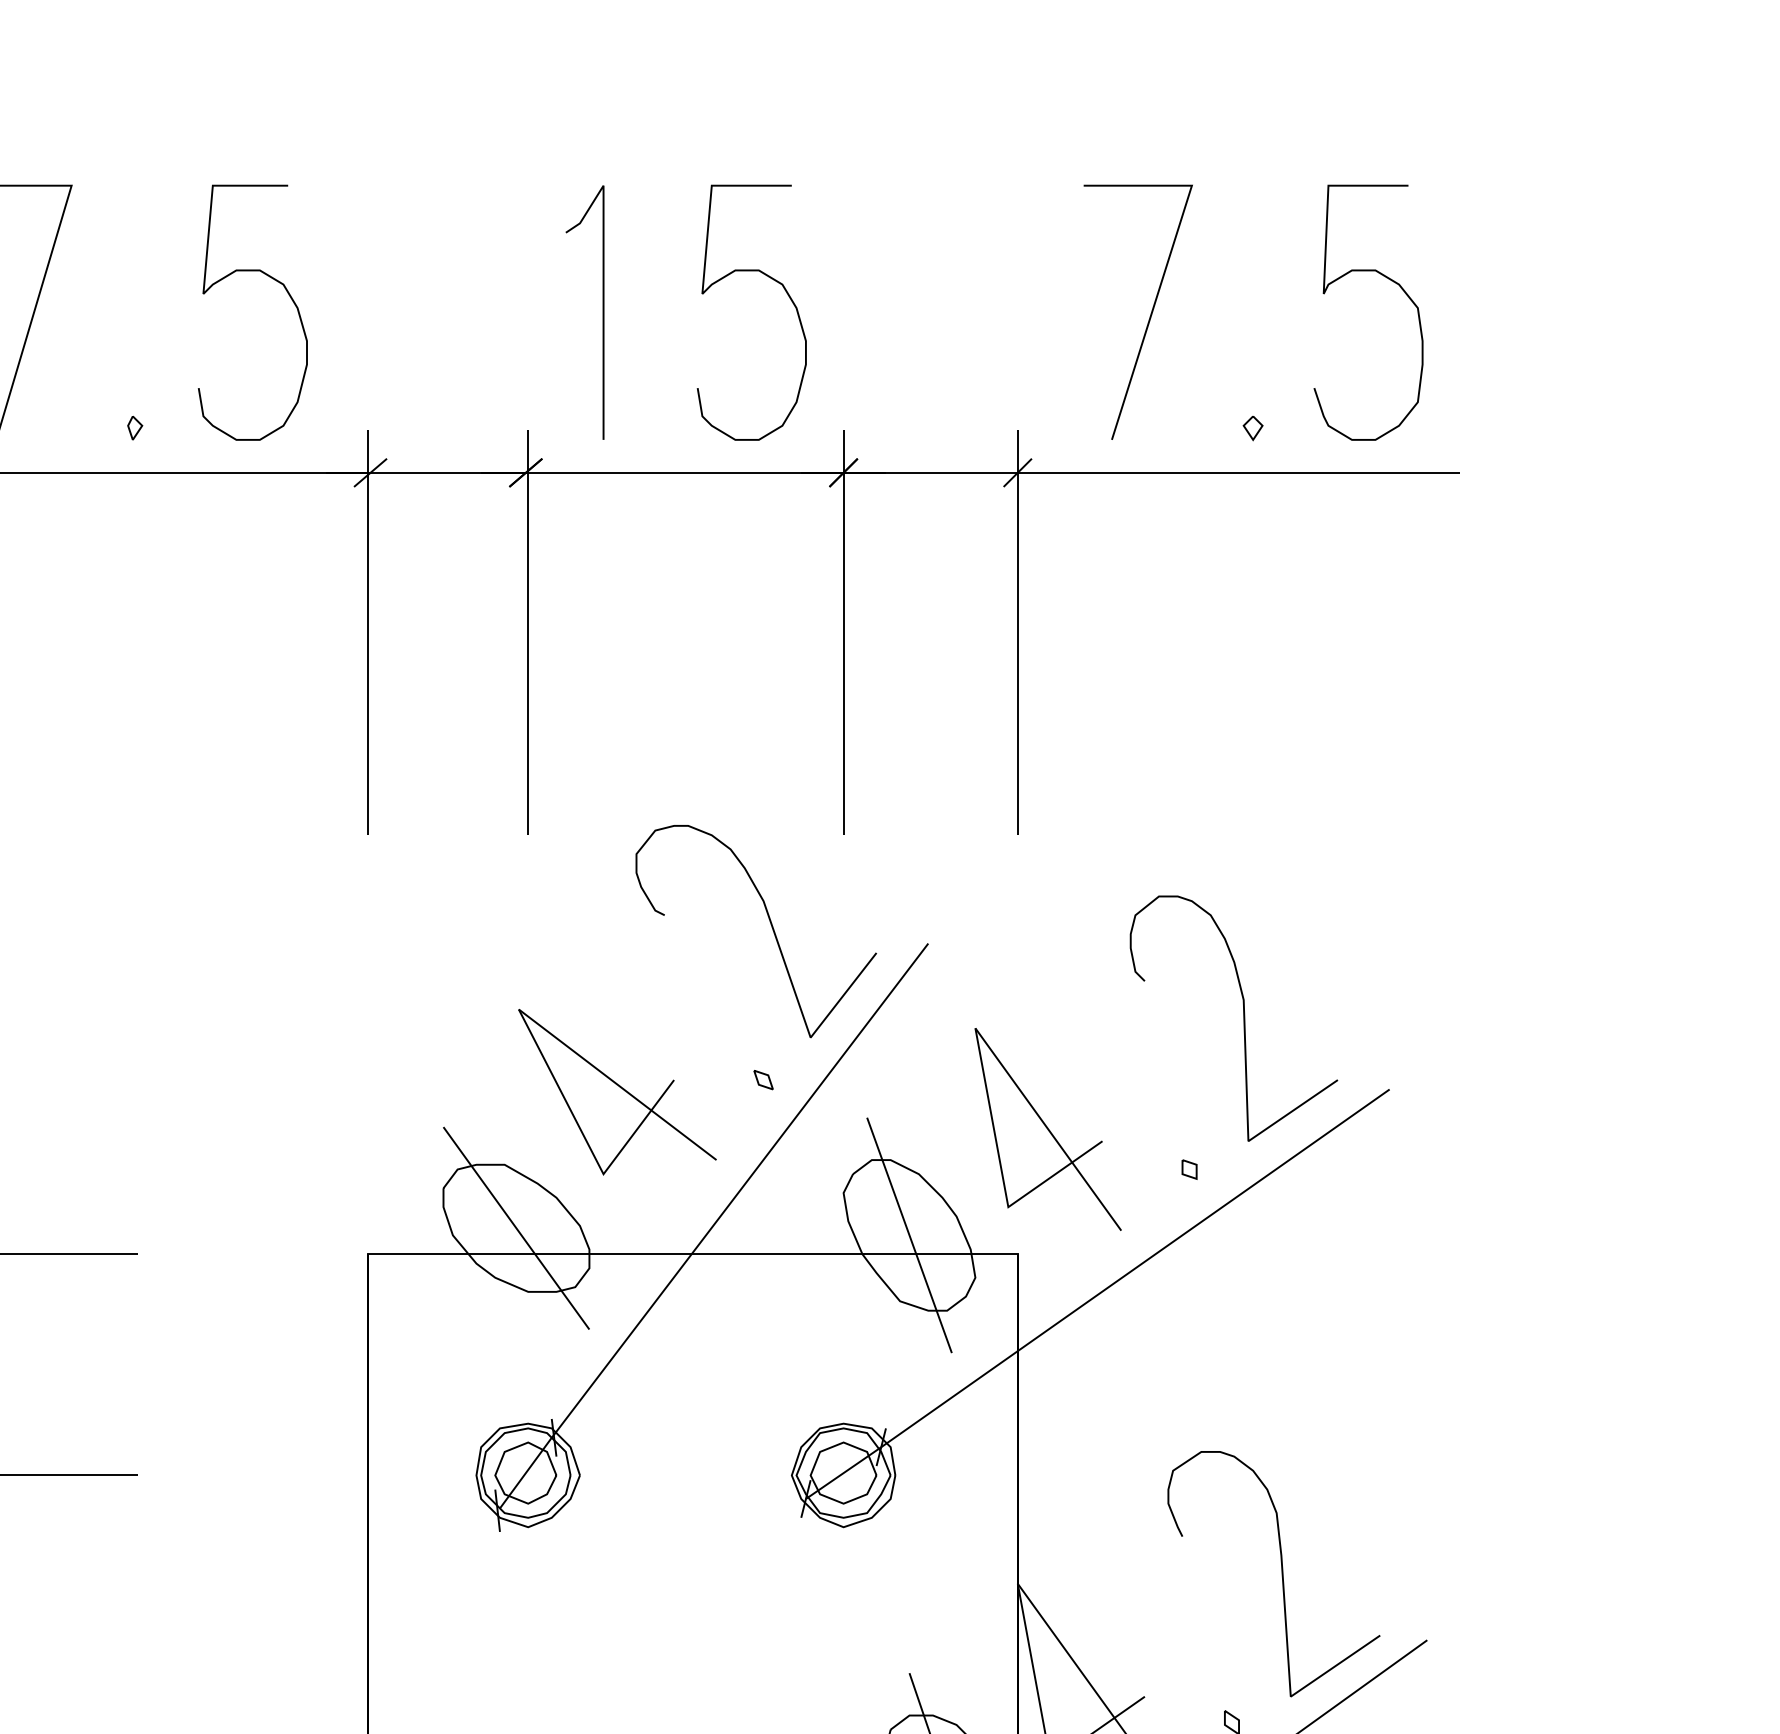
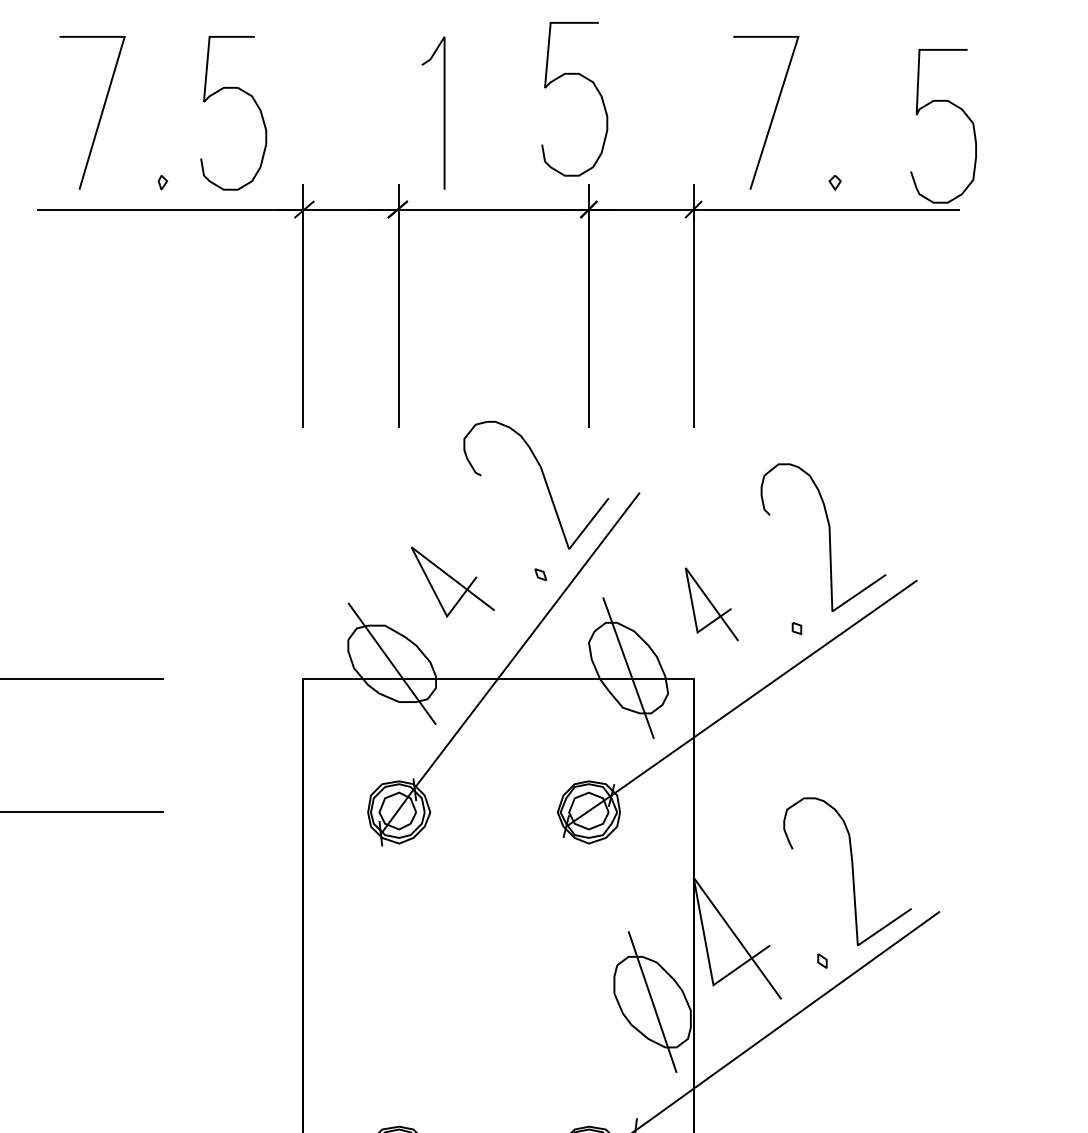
curve: (768, 278) -> (584, 78), moved
curve: (1389, 281) -> (956, 107), moved
part: (616, 1091) -> (452, 581), size x0.7
part: (1047, 1129) -> (711, 604), size x0.6

